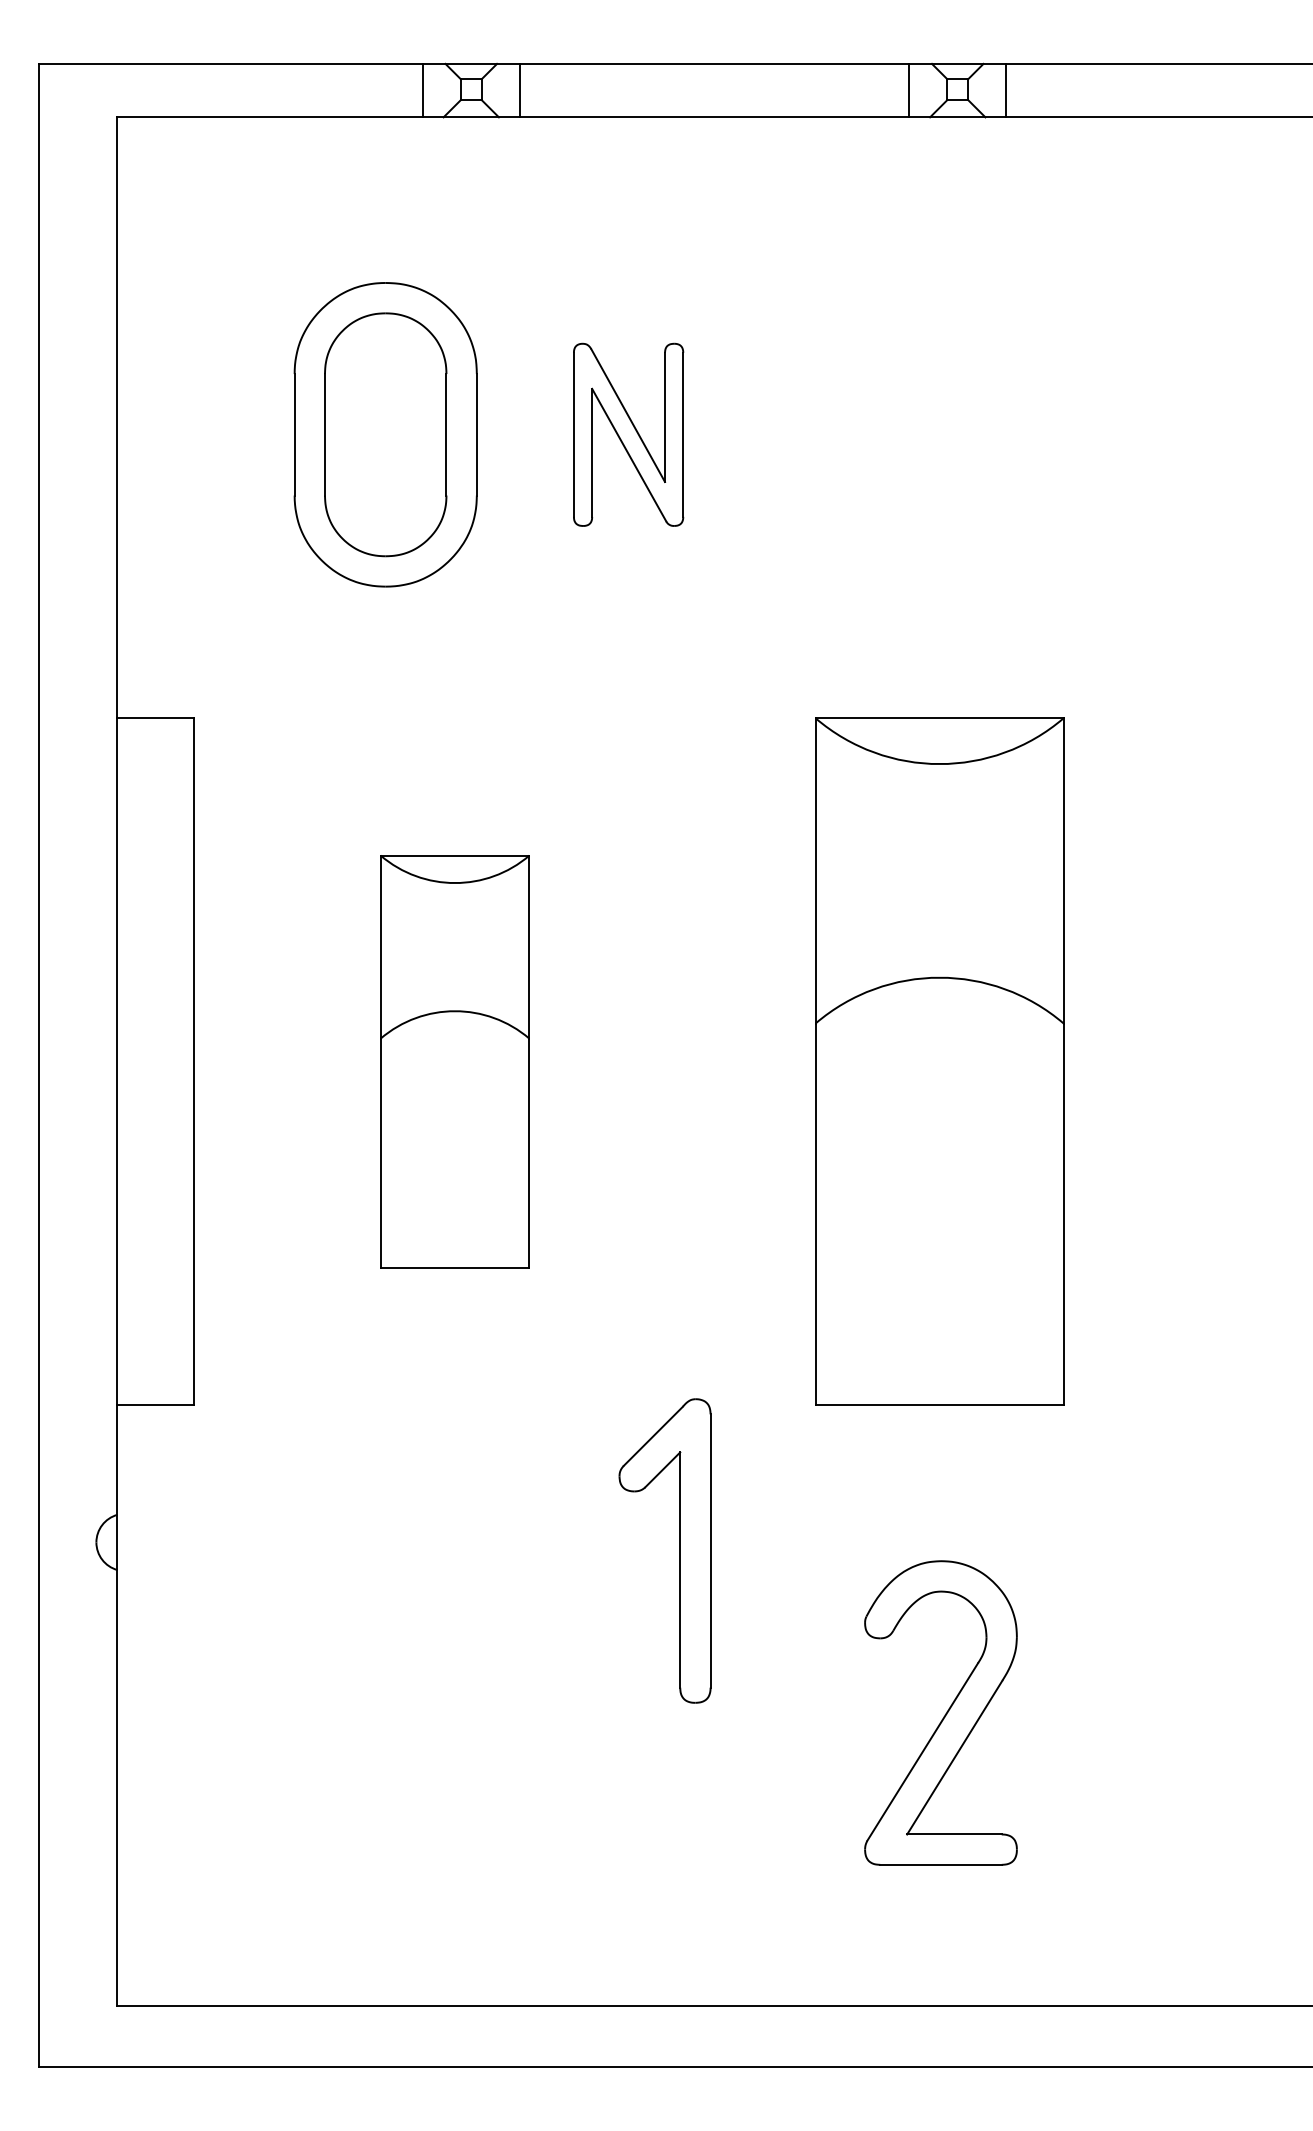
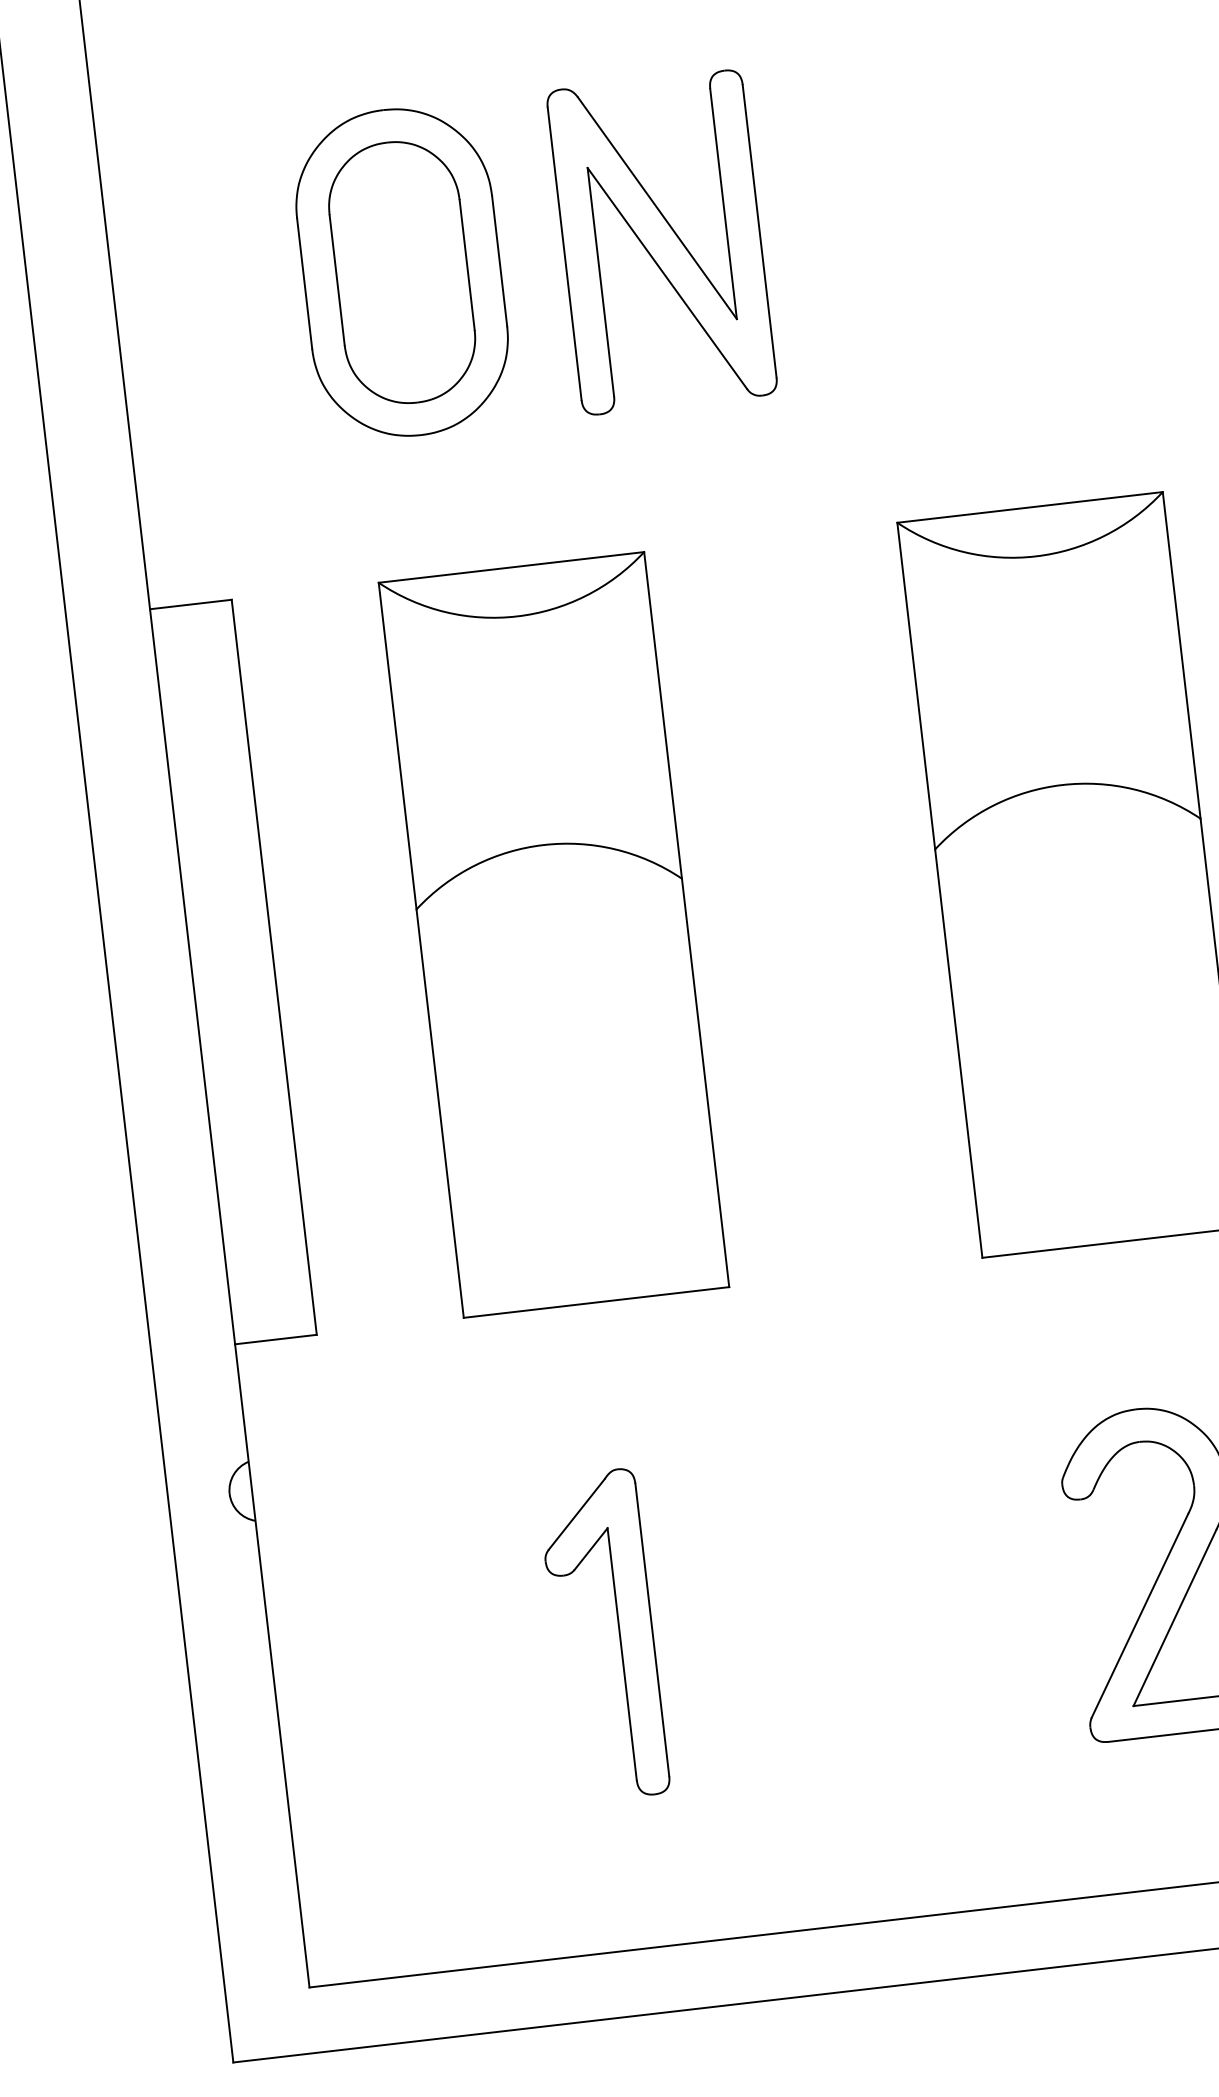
part: (628, 434) -> (661, 242), size x1.67
part: (454, 1061) -> (553, 934), size x1.67
part: (679, 1550) -> (618, 1633), moved

